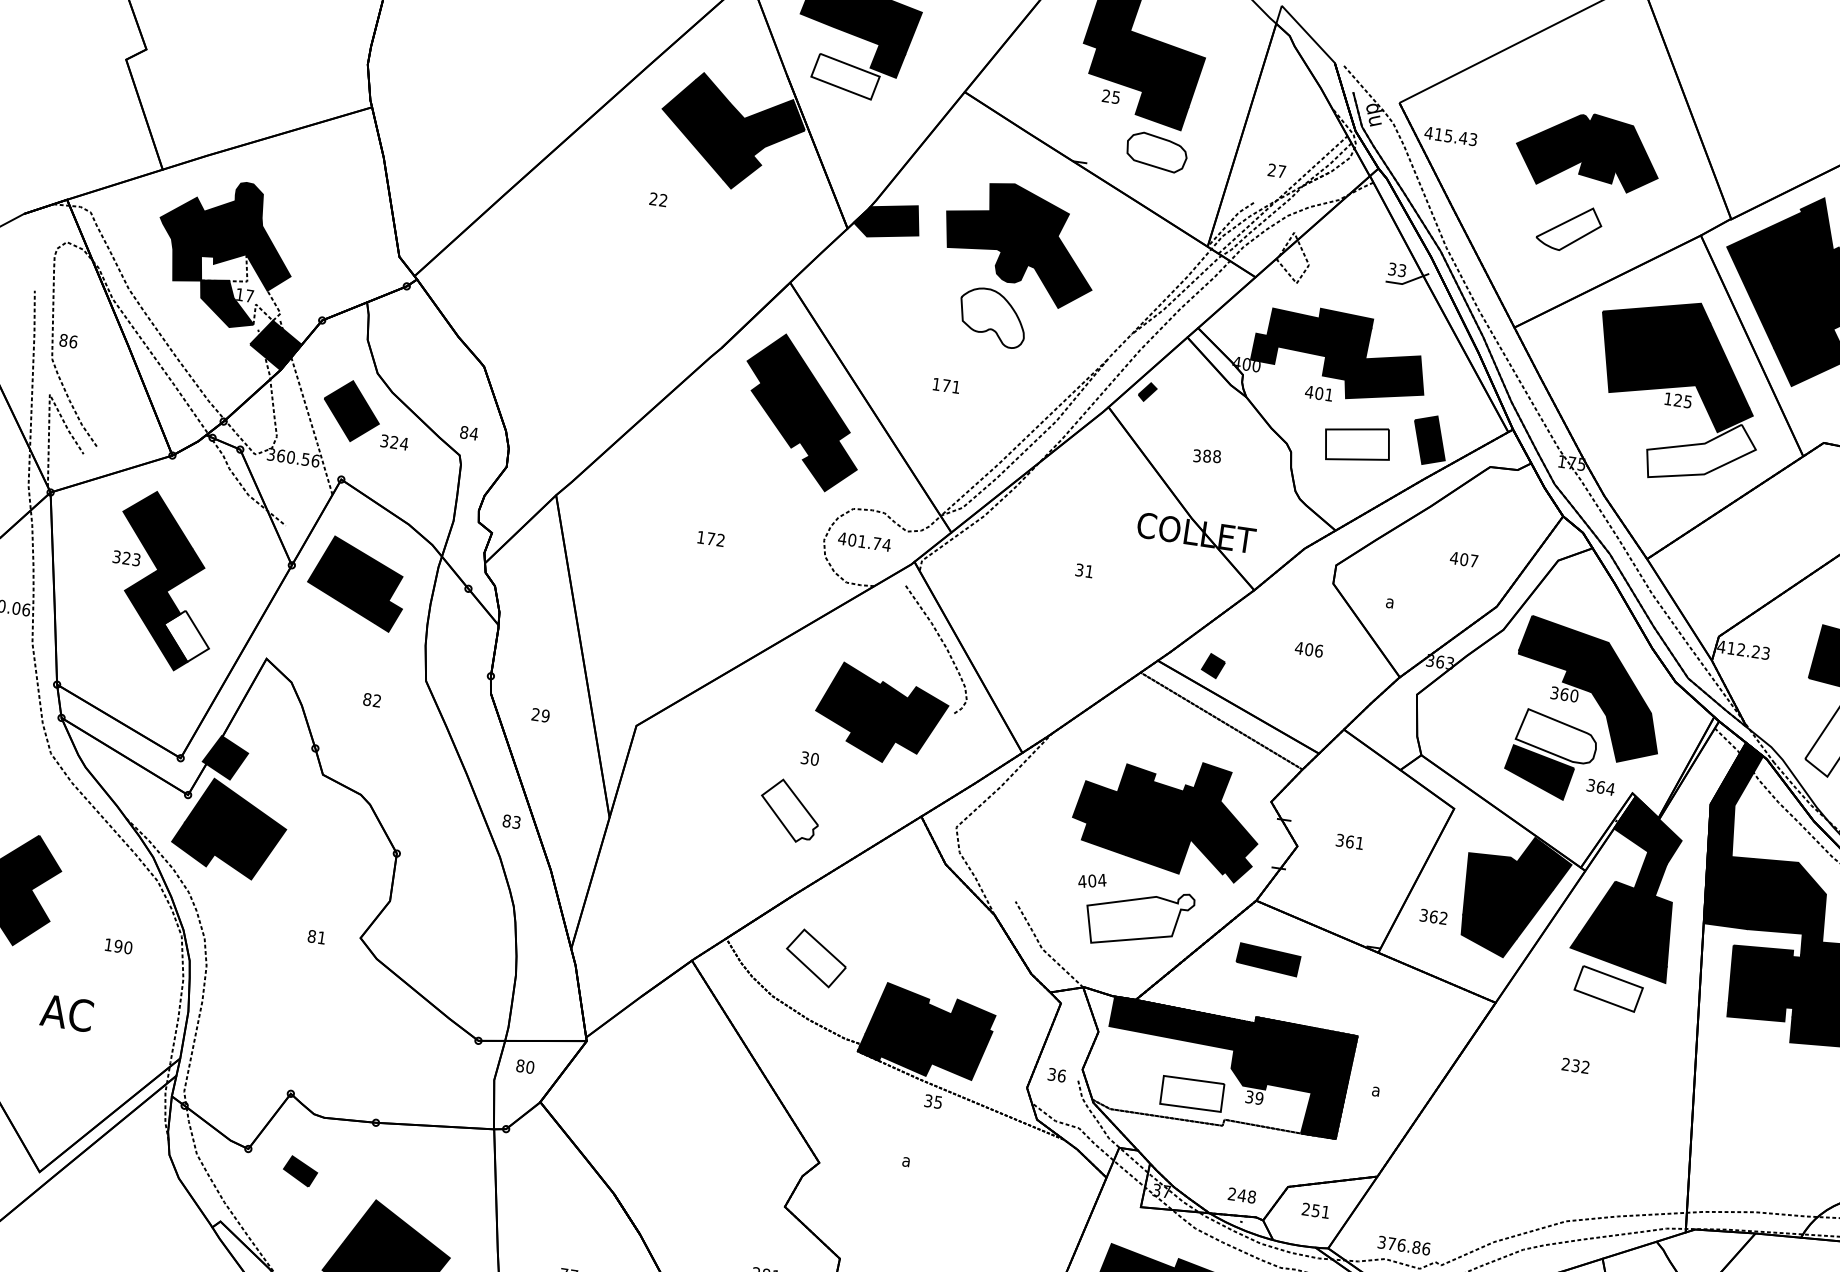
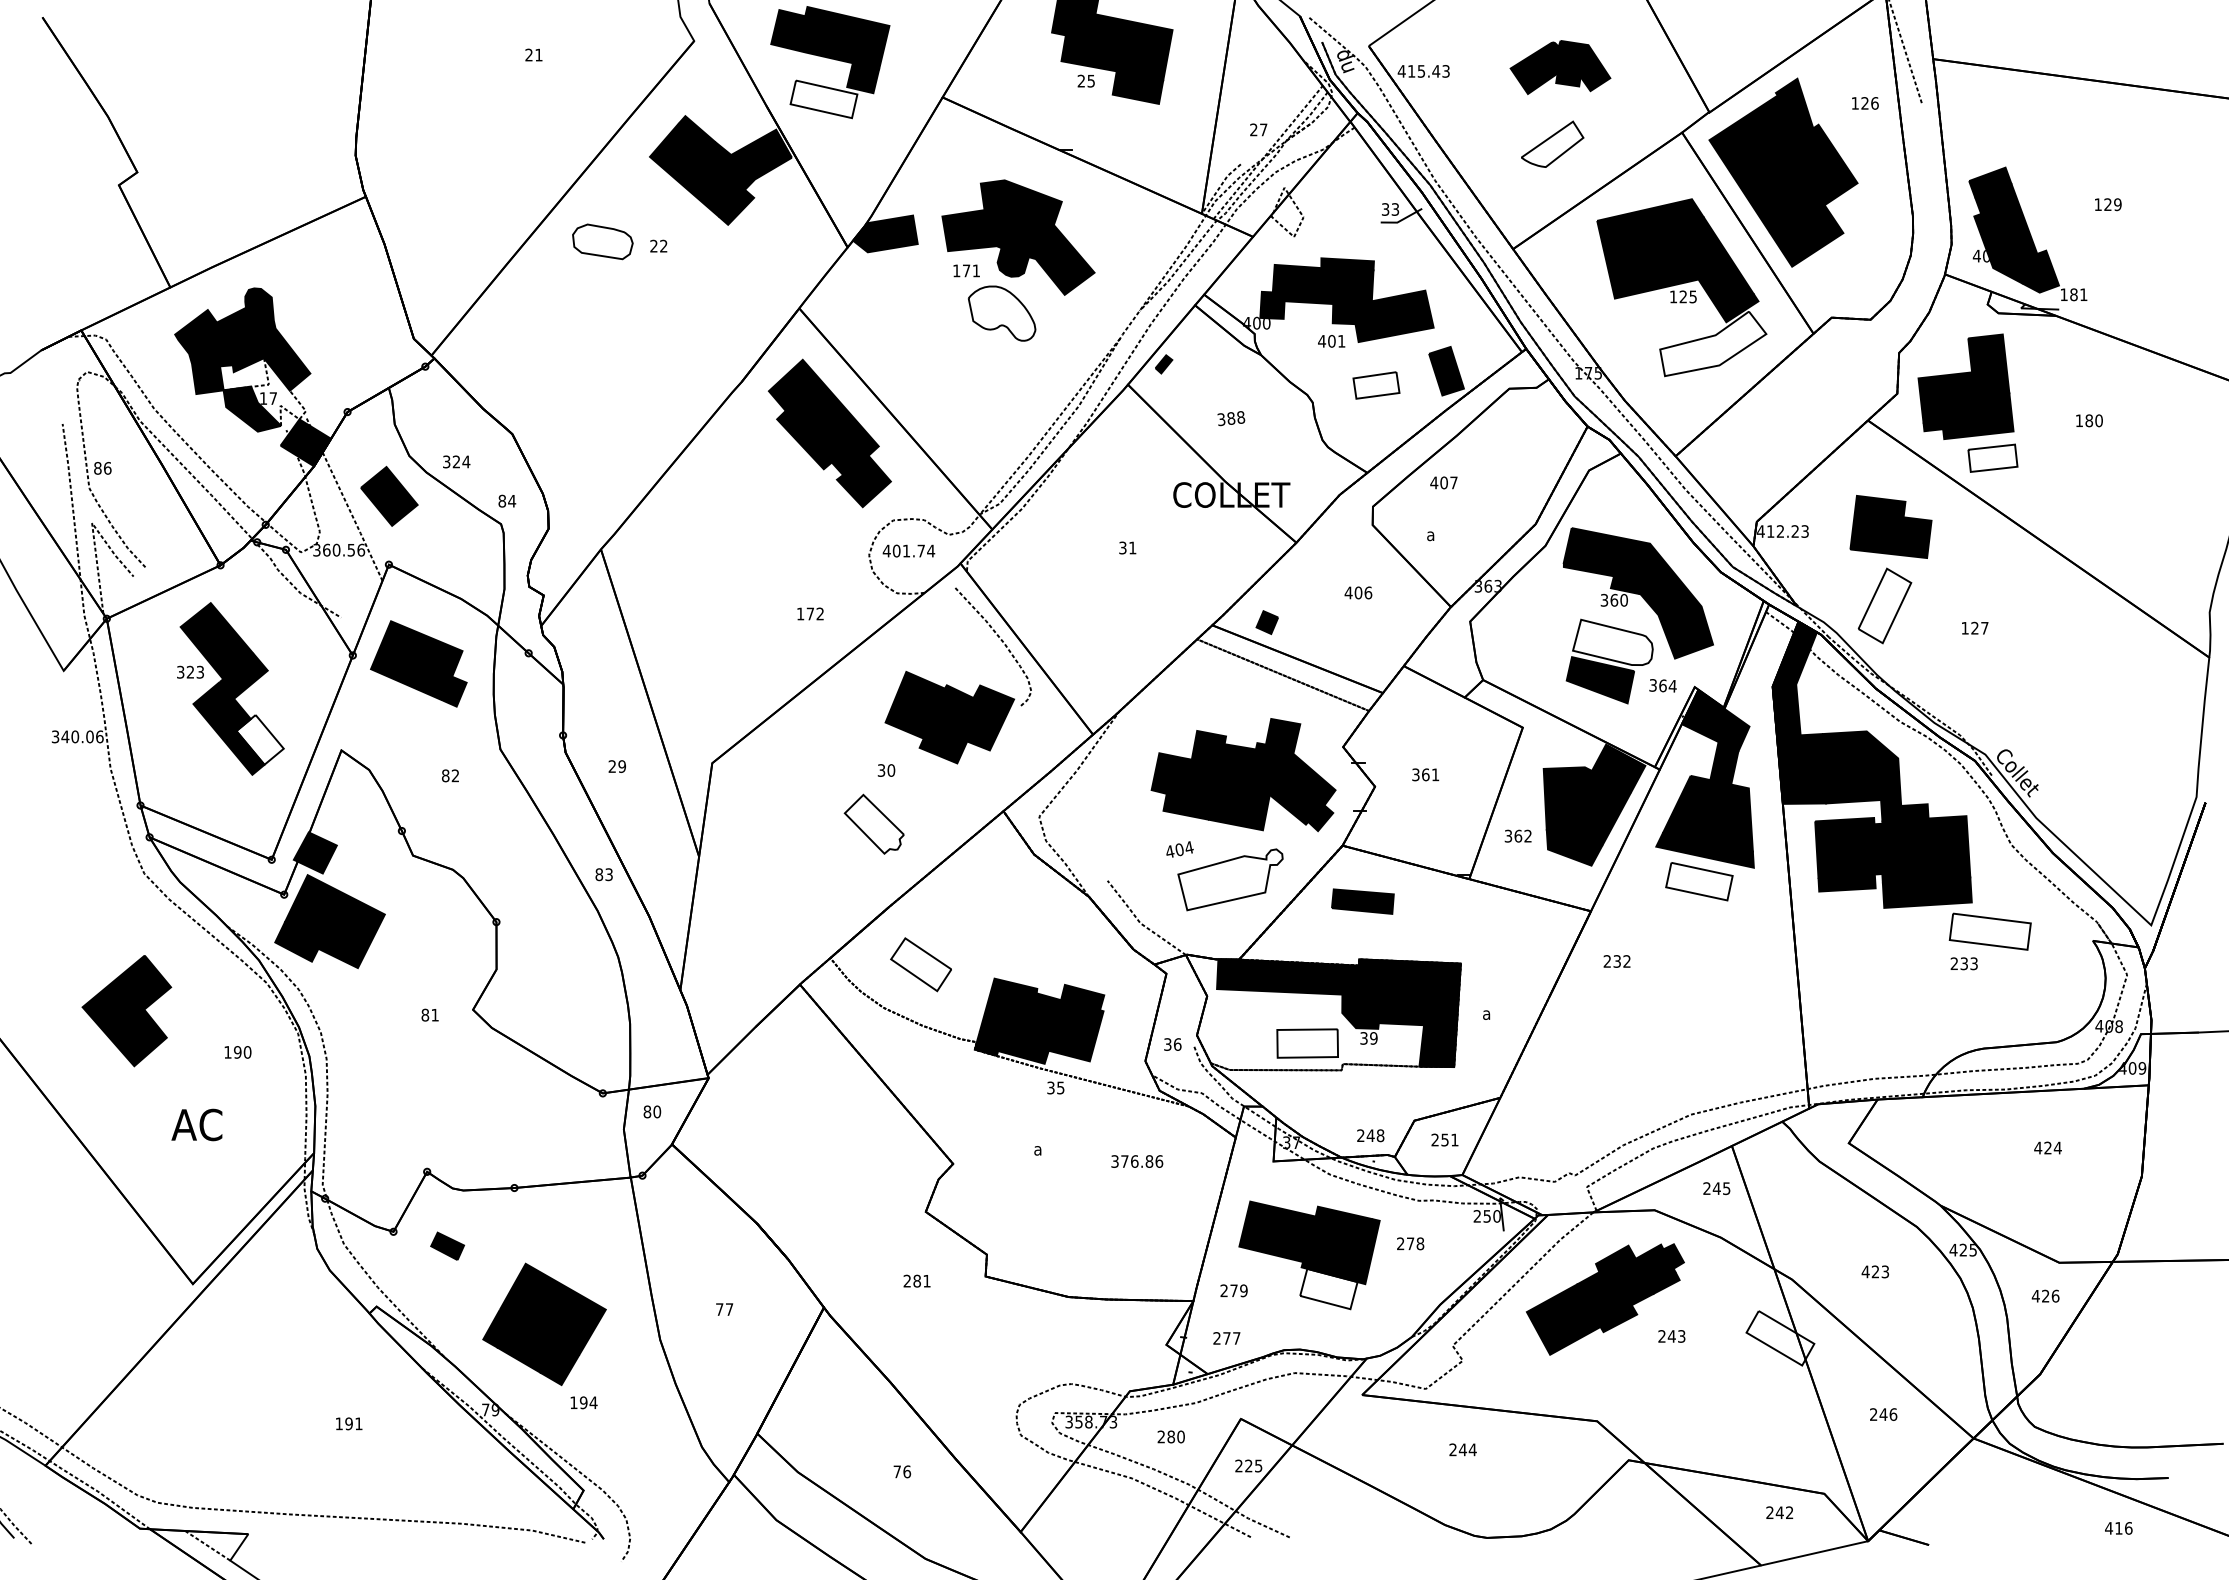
part: (1156, 151) -> (602, 241), moved
part: (1588, 152) -> (1560, 67), size x0.7
text: (946, 385) -> (966, 270), moved
text: (394, 442) -> (456, 461), moved
part: (1357, 444) -> (1376, 385), size x0.7
text: (711, 538) -> (810, 613), moved
text: (1463, 559) -> (1443, 482), moved
text: (1575, 1065) -> (1616, 961), moved
text: (1404, 1245) -> (1137, 1161), moved

